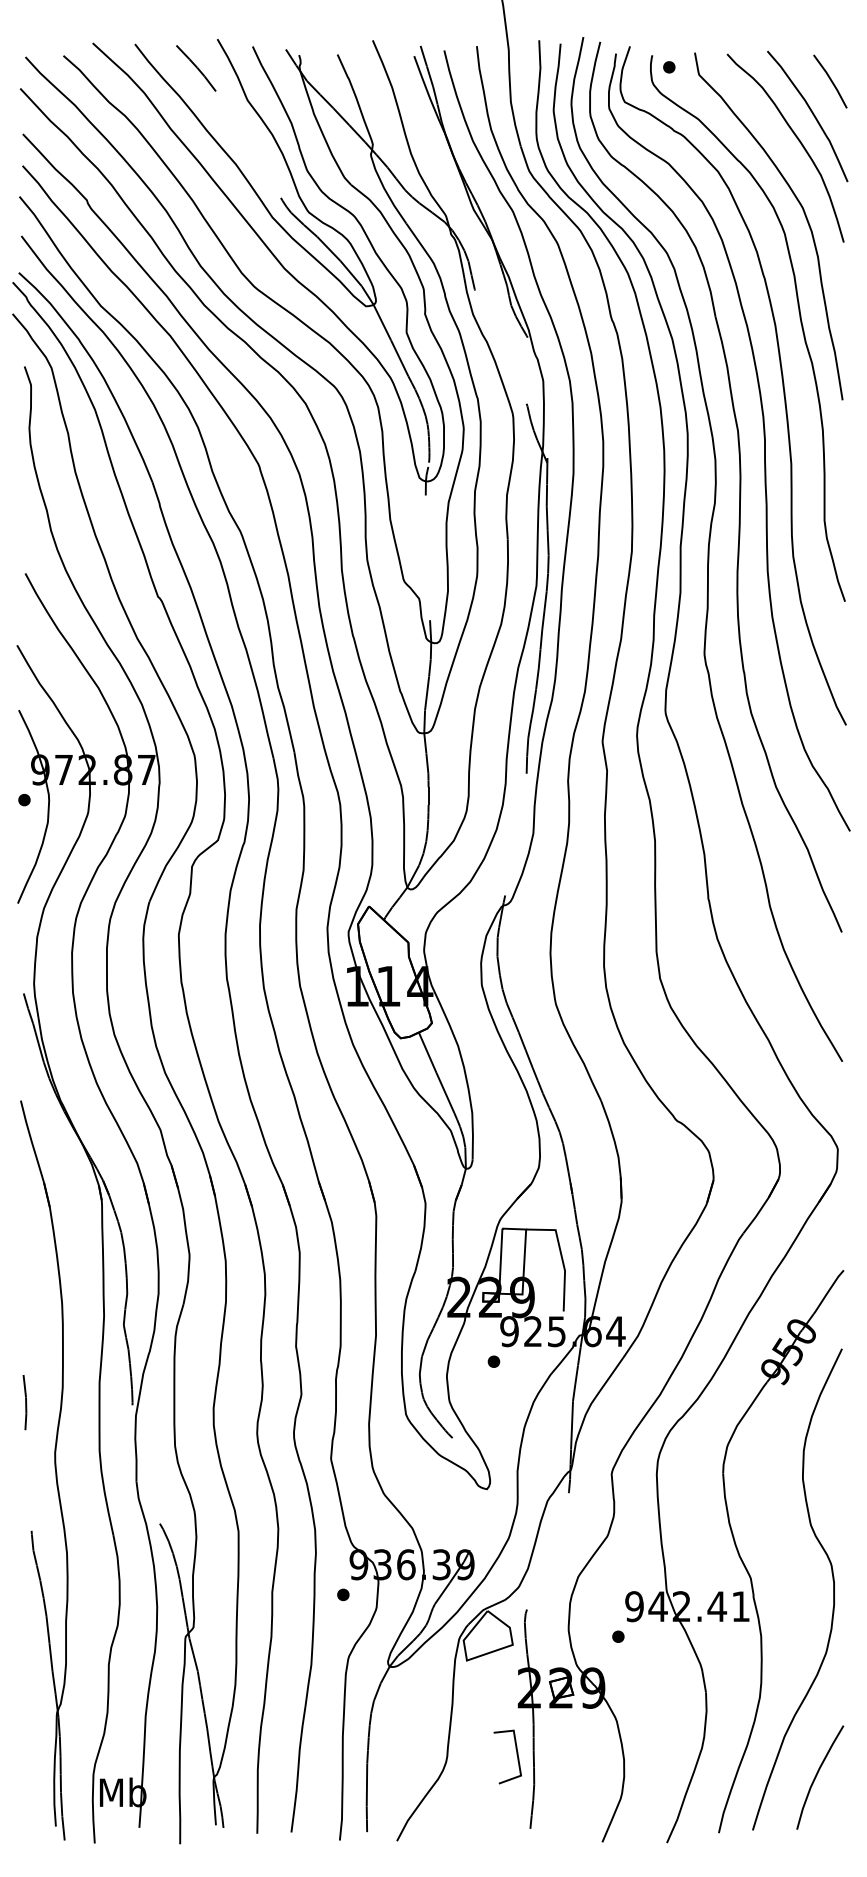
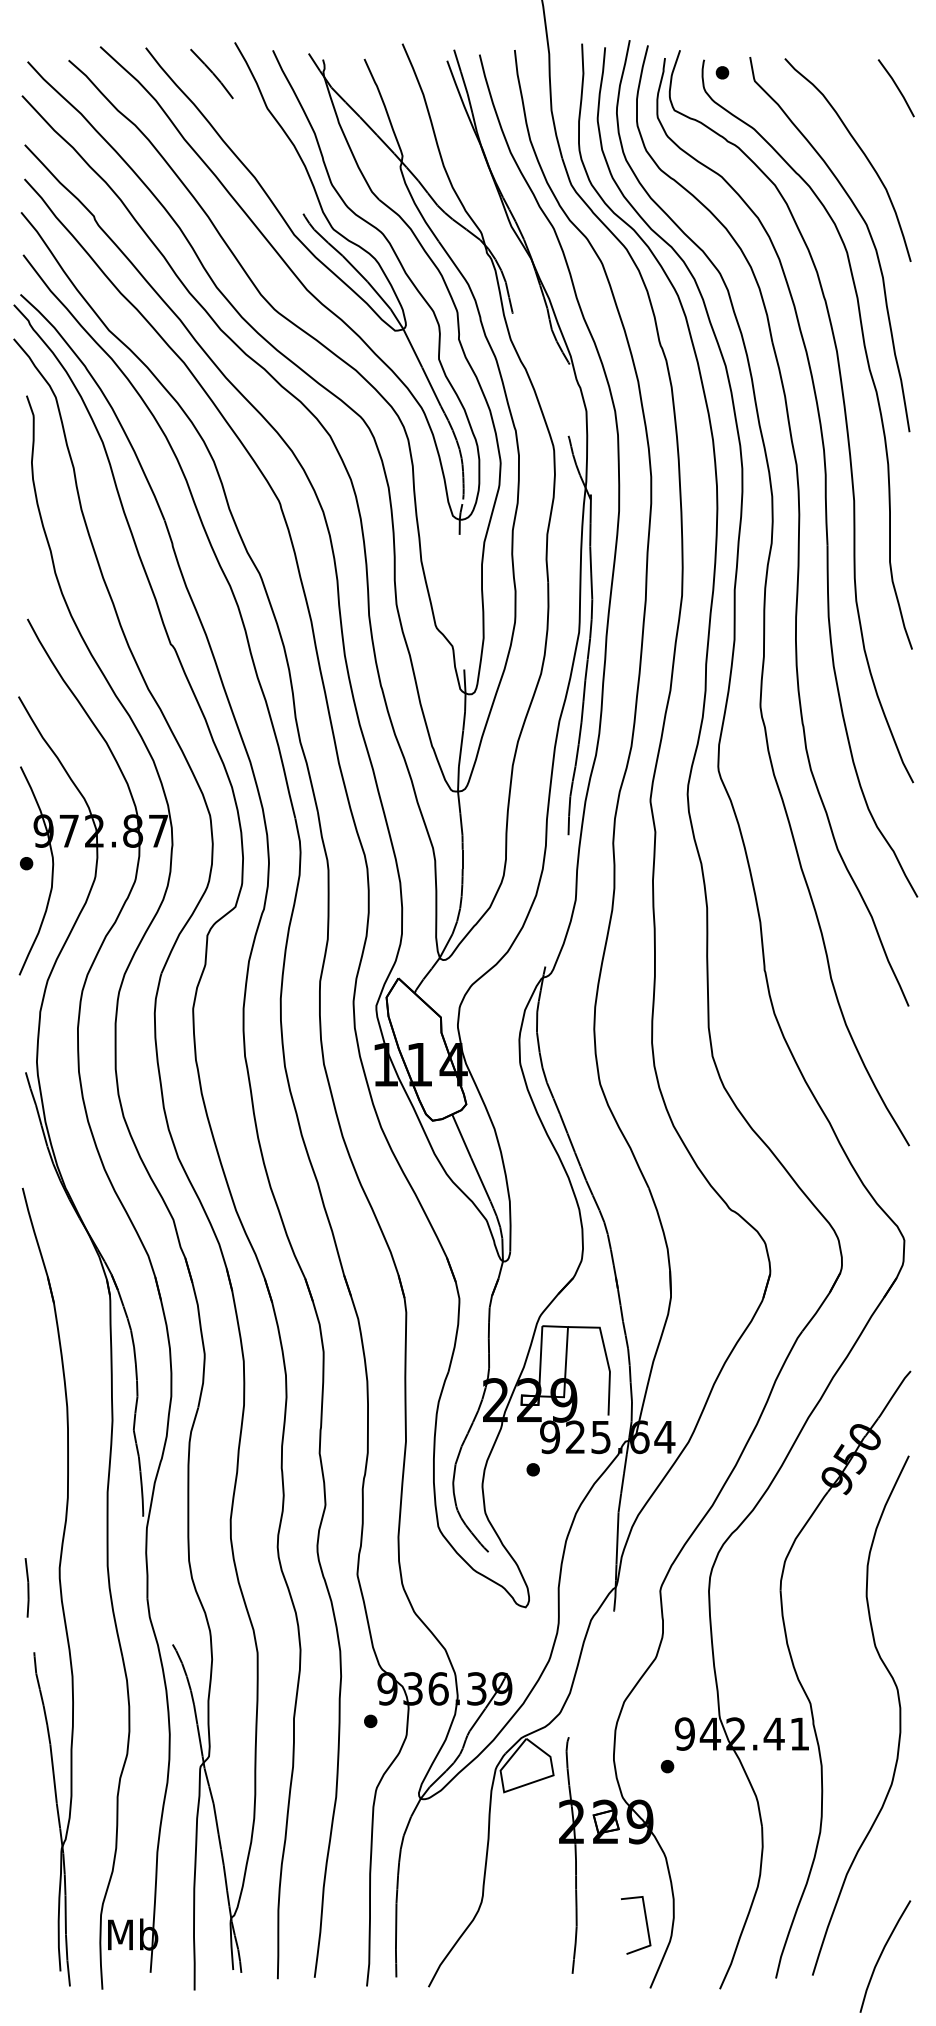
curve: (811, 112) -> (875, 121), removed
line: (25, 1402) -> (27, 1587), moved
line: (516, 1754) -> (645, 1922), moved
curve: (817, 1775) -> (882, 1954), moved

